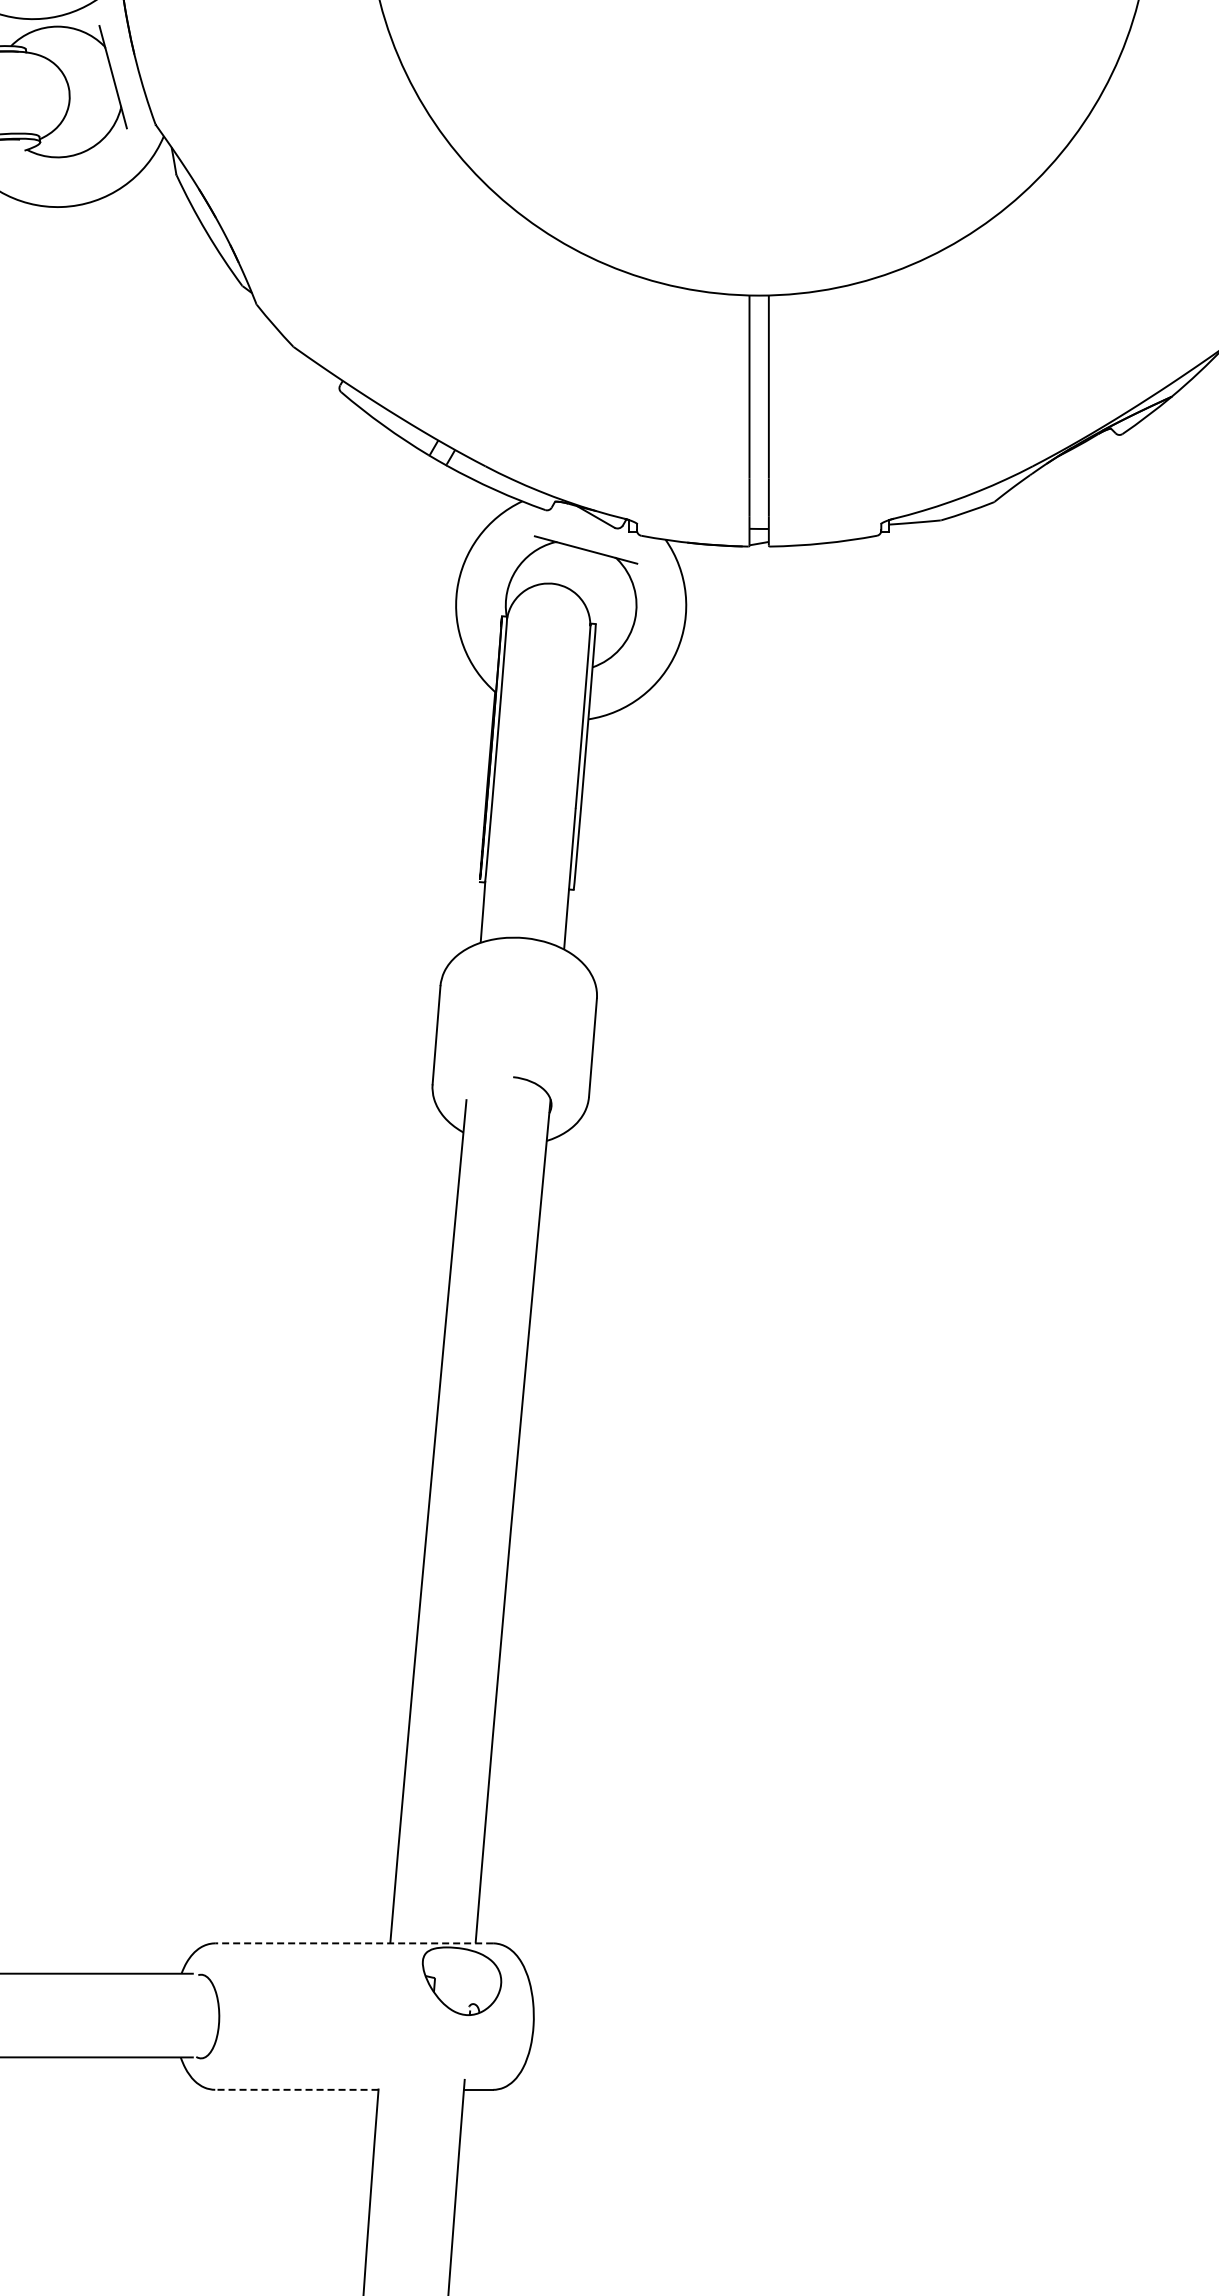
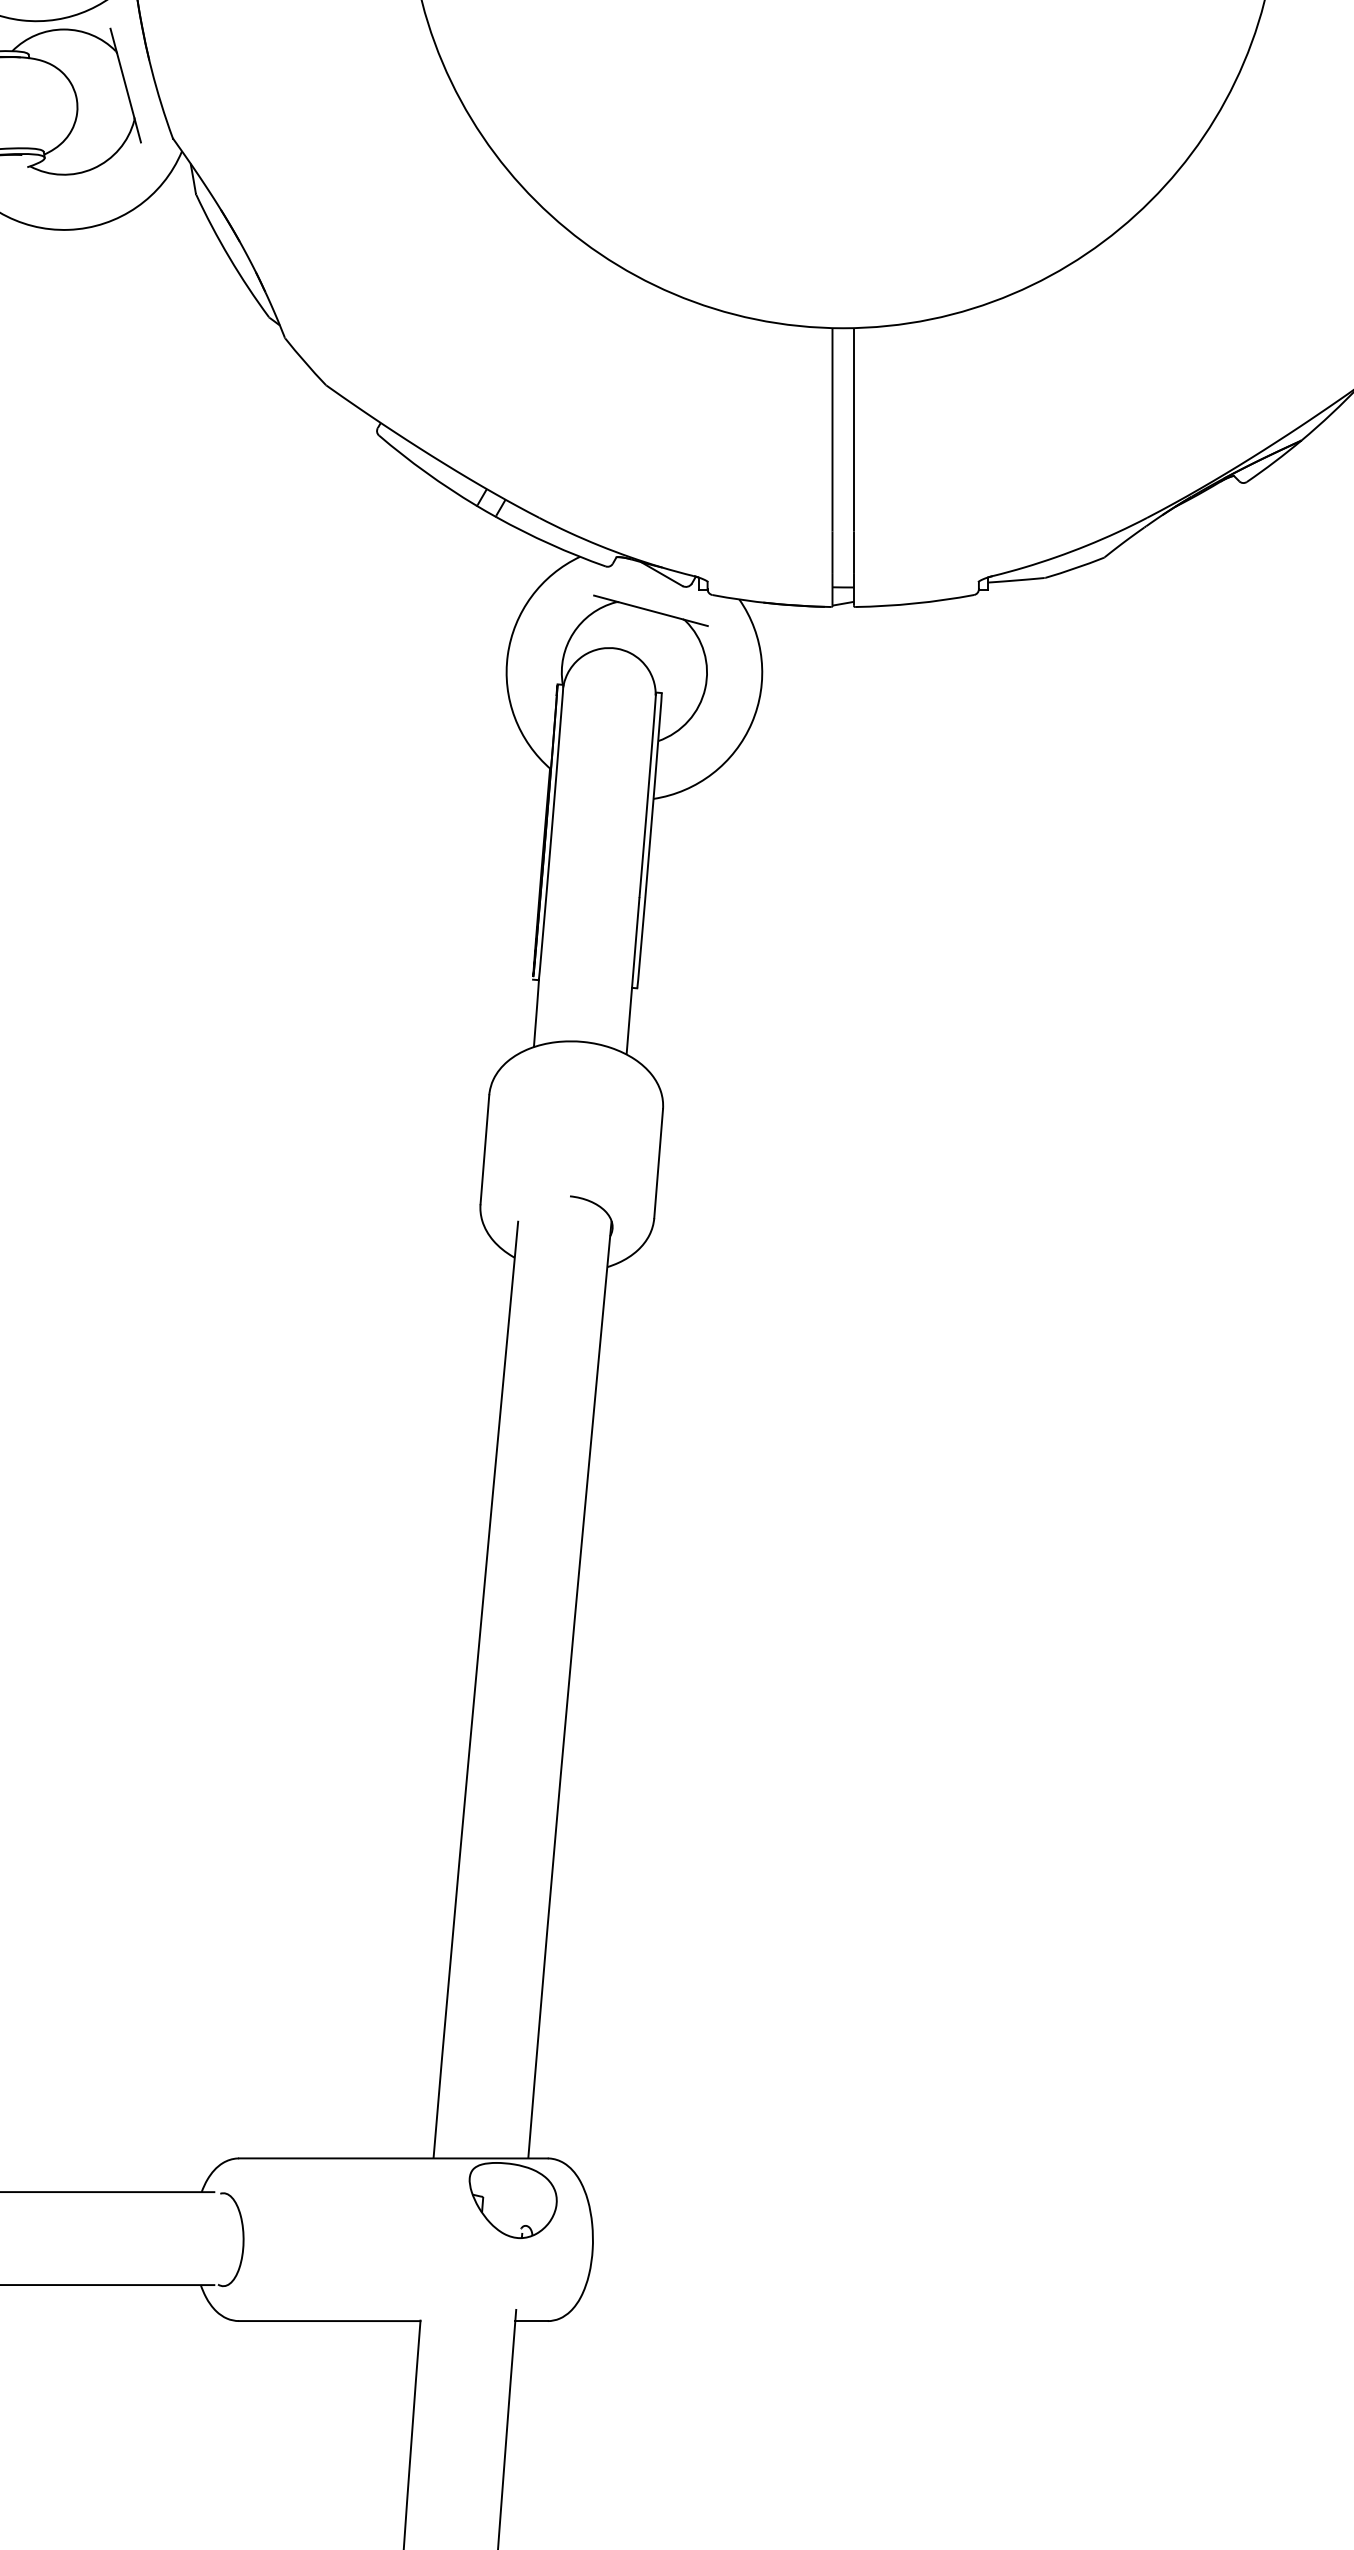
line: (354, 1943) -> (393, 2158), dashed -> solid
line: (296, 2089) -> (329, 2320), dashed -> solid

